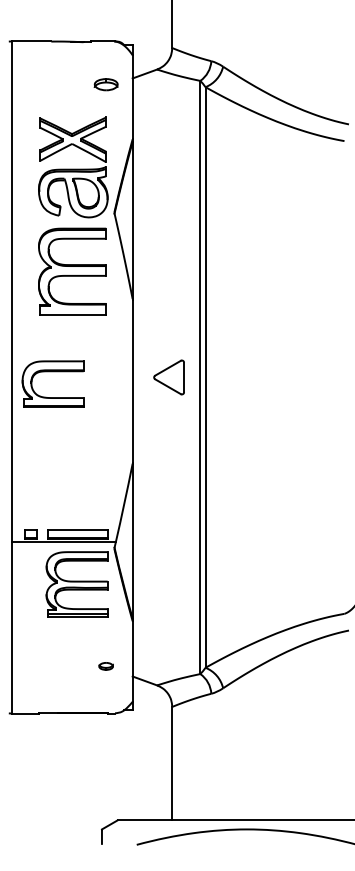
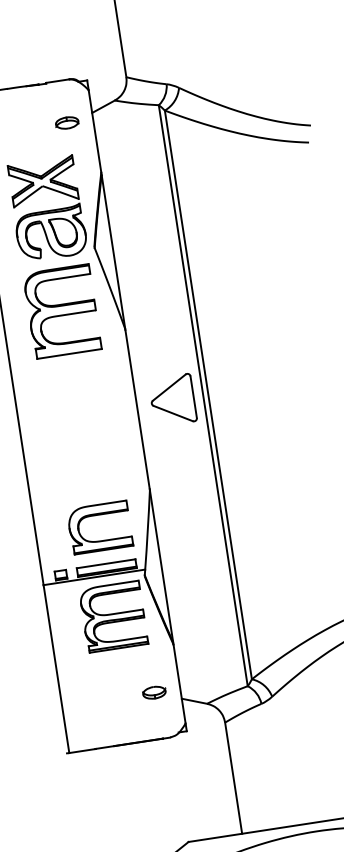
part: (52, 372) -> (97, 516), moved
part: (168, 377) -> (172, 400), size x1.43
part: (105, 666) -> (153, 693), size x1.67

